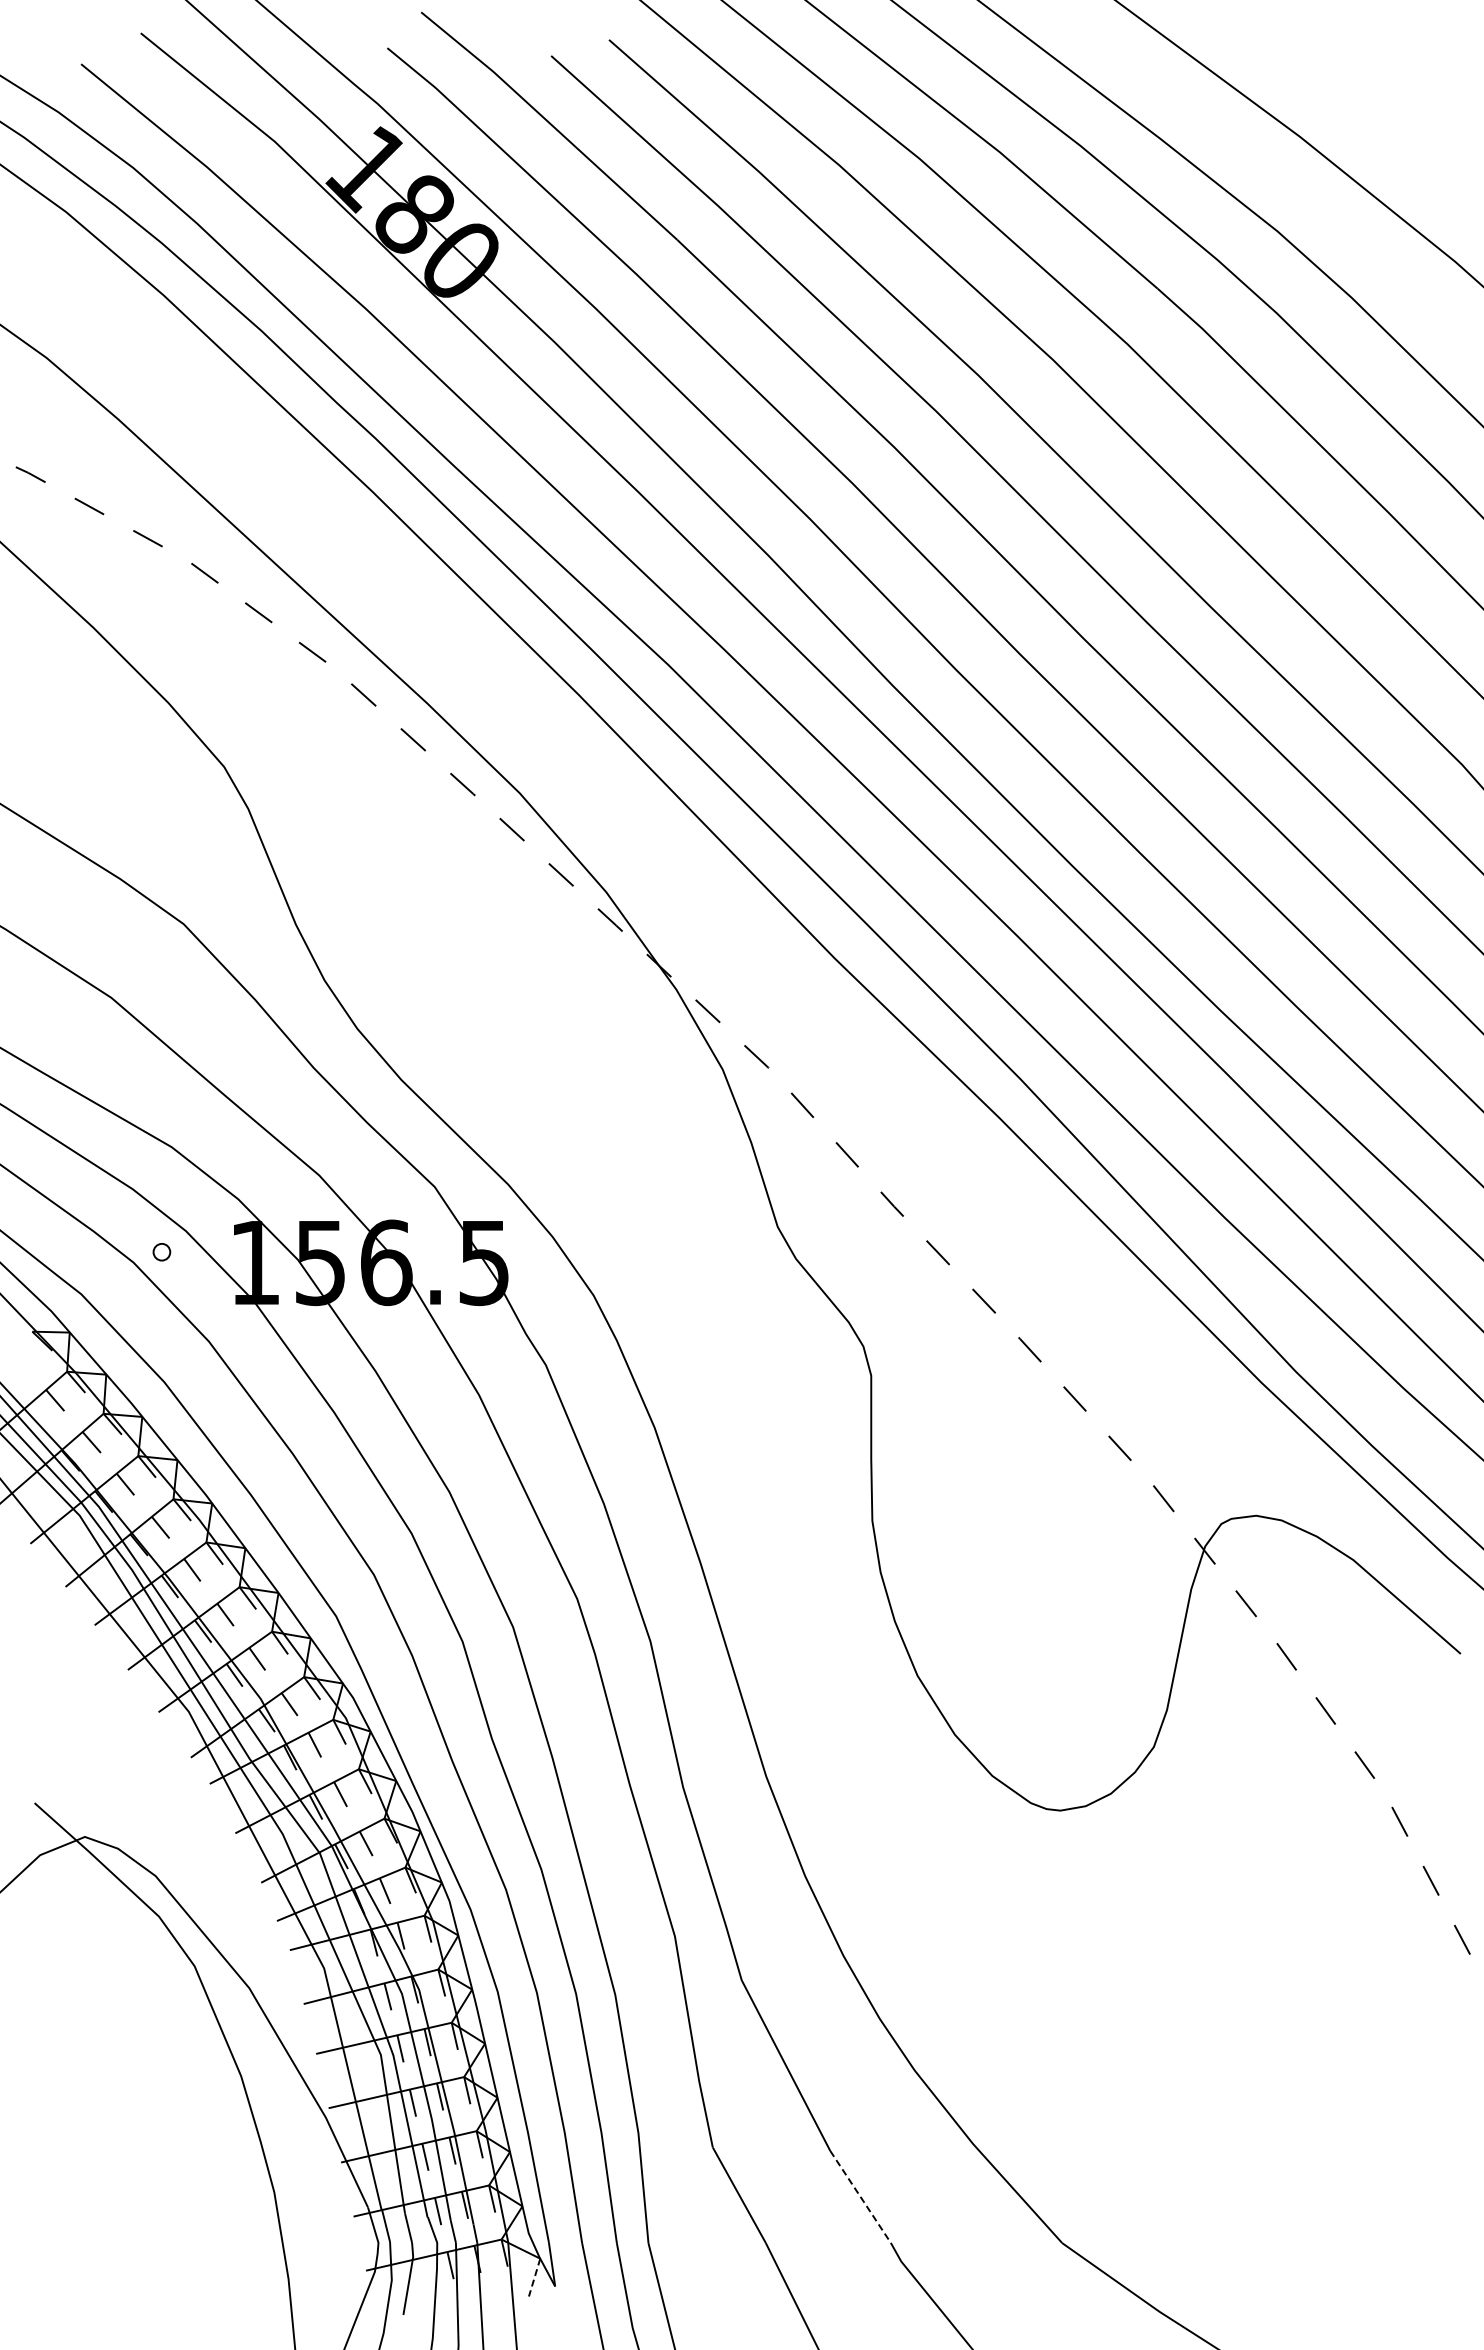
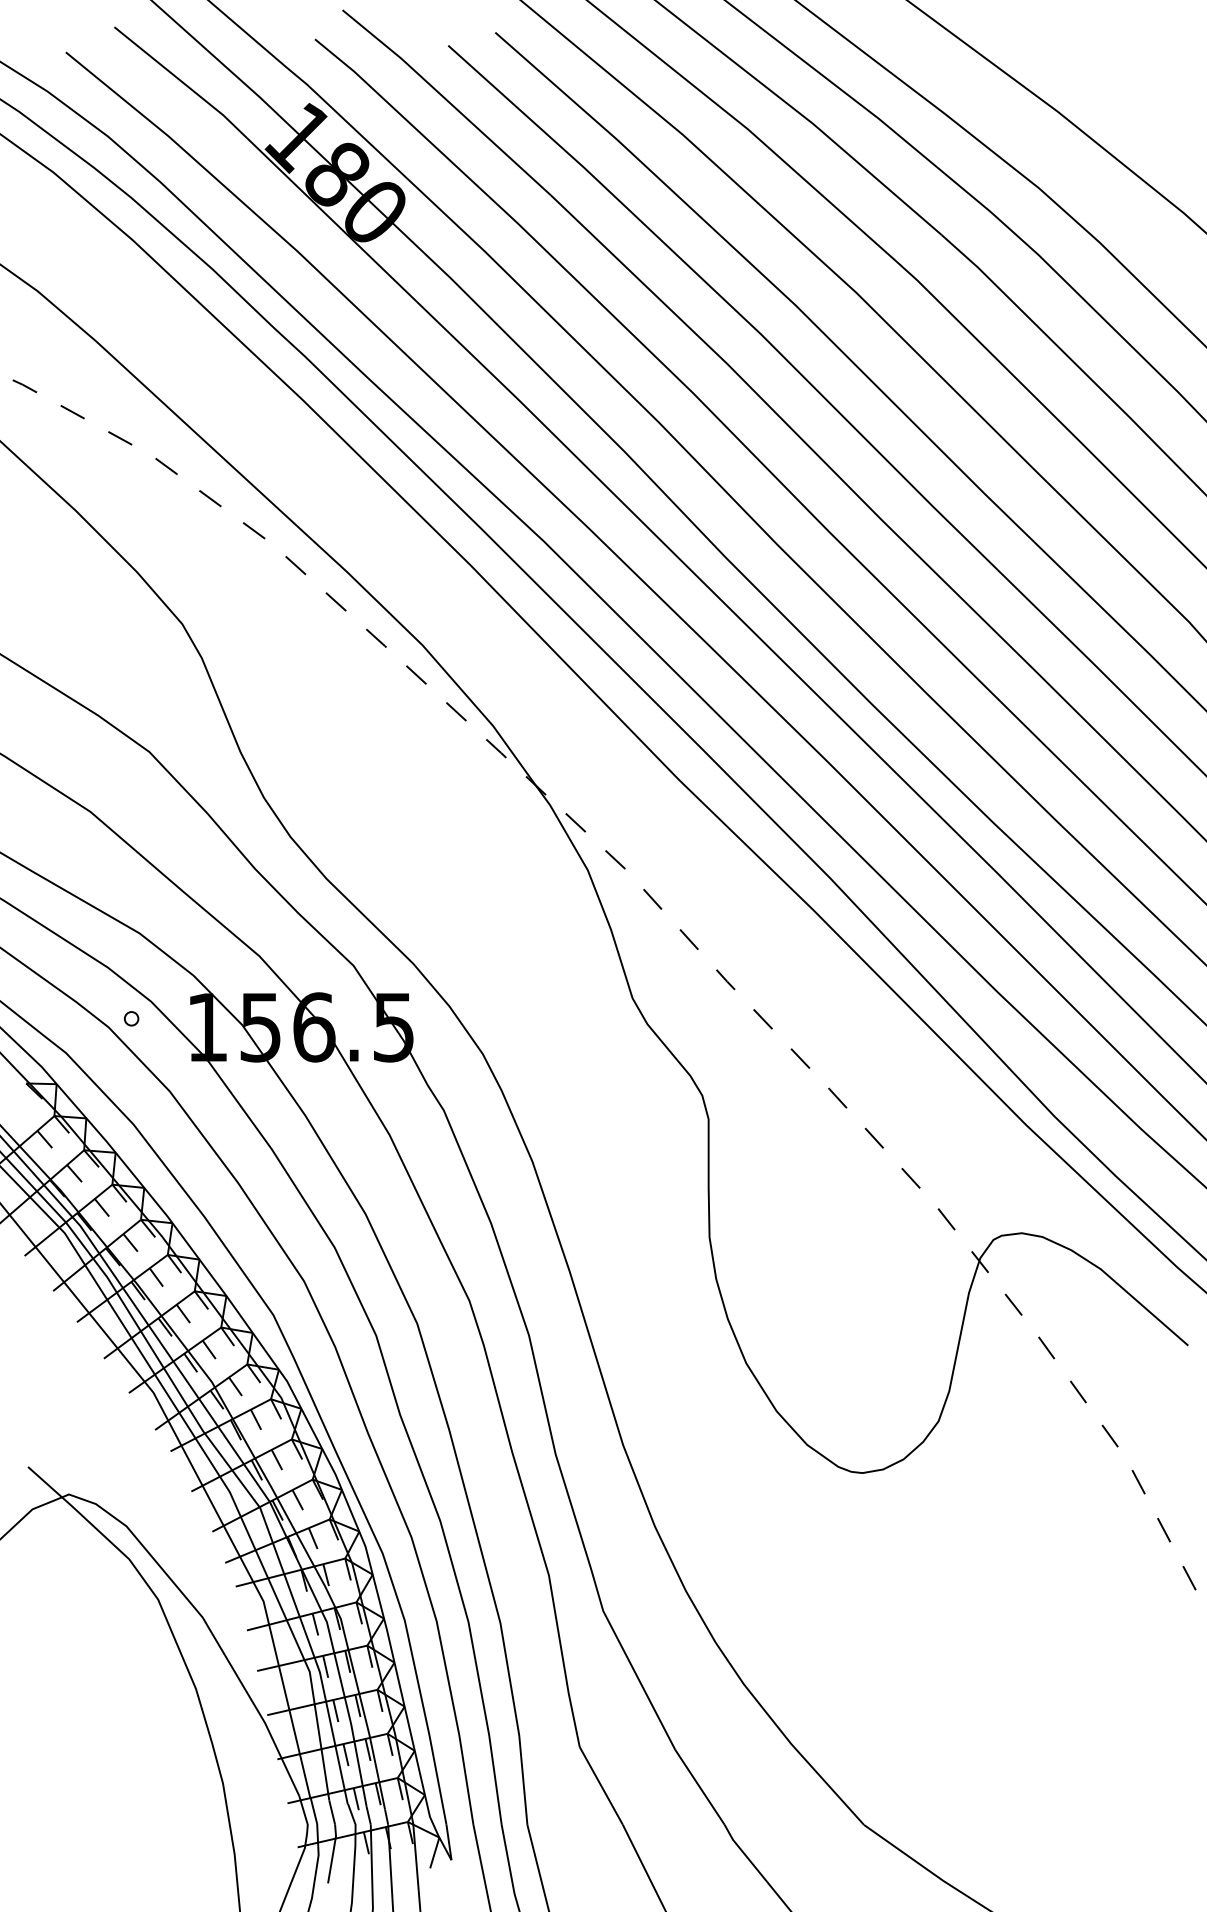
line: (860, 2197) -> (699, 1787), dashed -> solid
line: (534, 2277) -> (434, 1852), dashed -> solid

